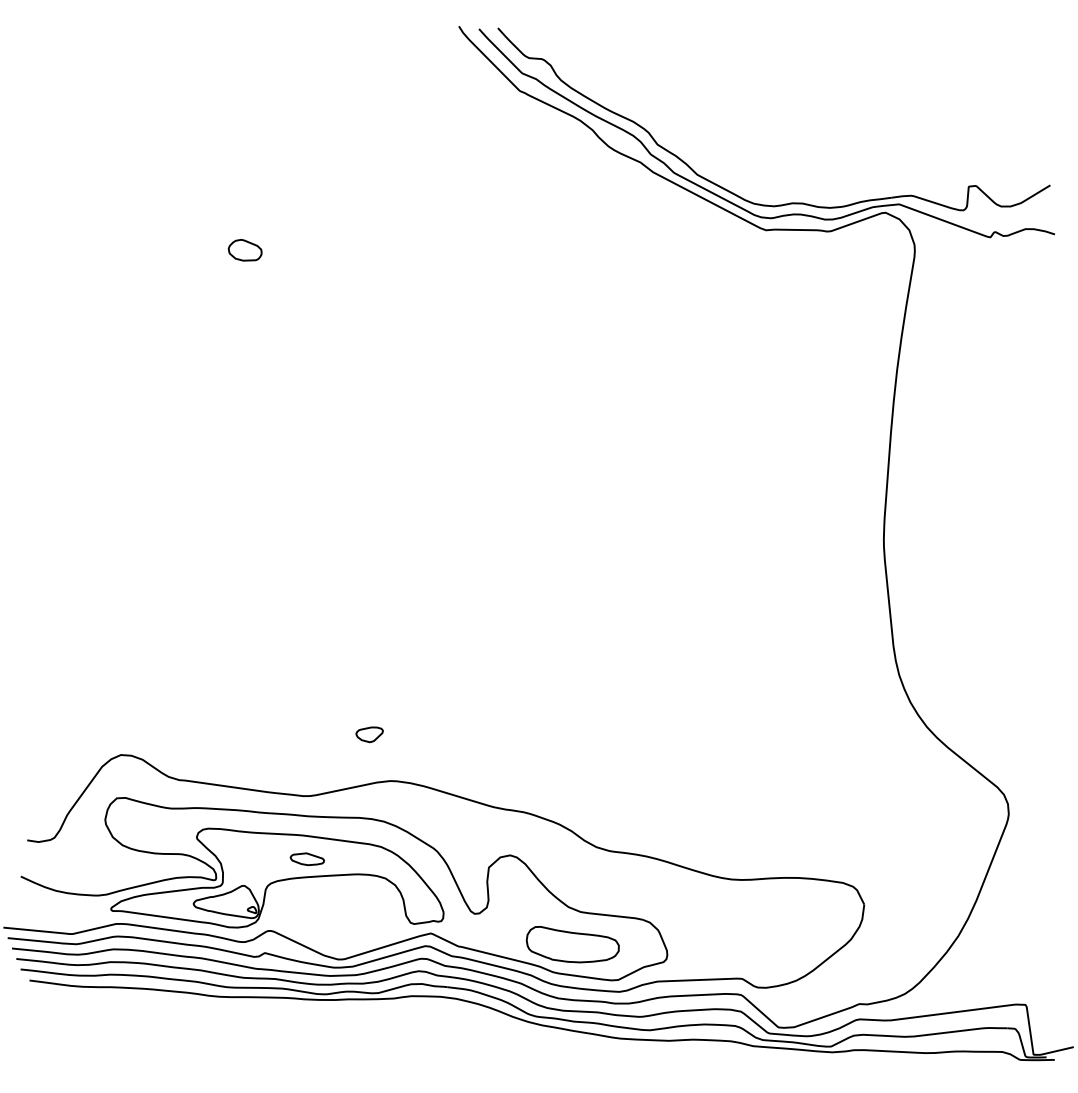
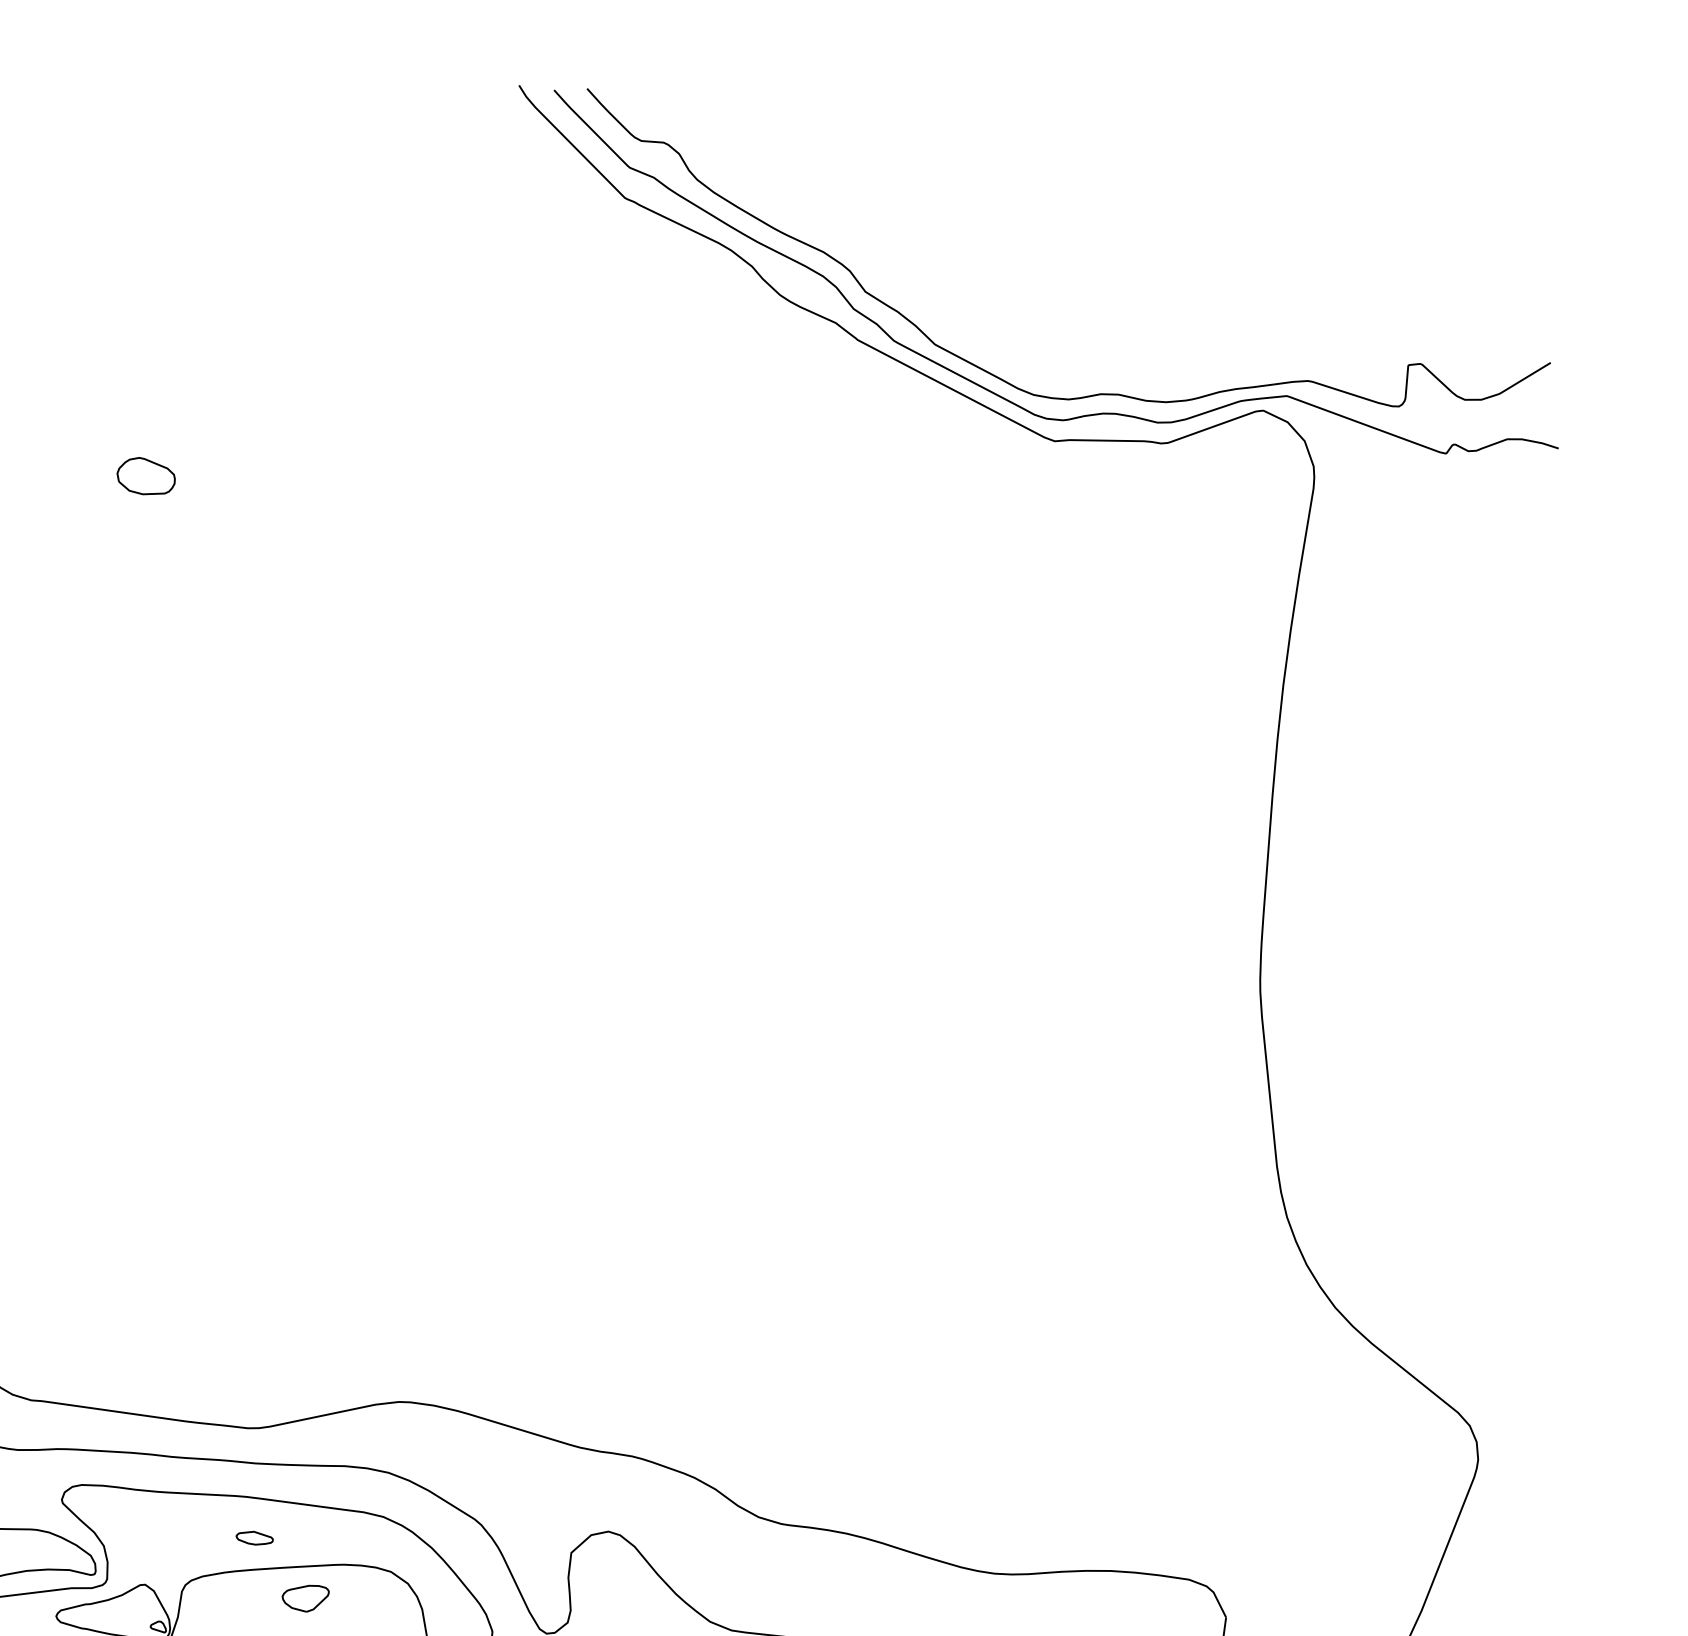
part: (369, 734) -> (305, 1598), moved
part: (307, 858) -> (254, 1537), size x0.62

